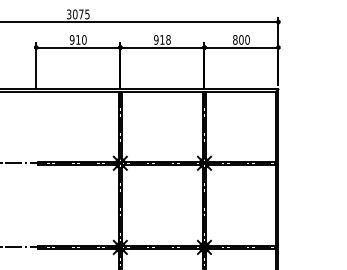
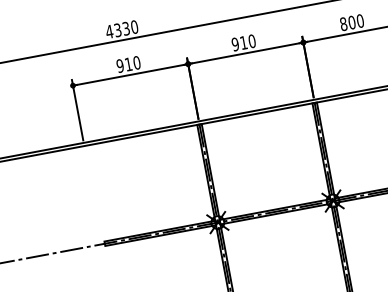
text: (77, 14) -> (121, 29), 3075 -> 4330
text: (168, 39) -> (252, 40), 918 -> 910

